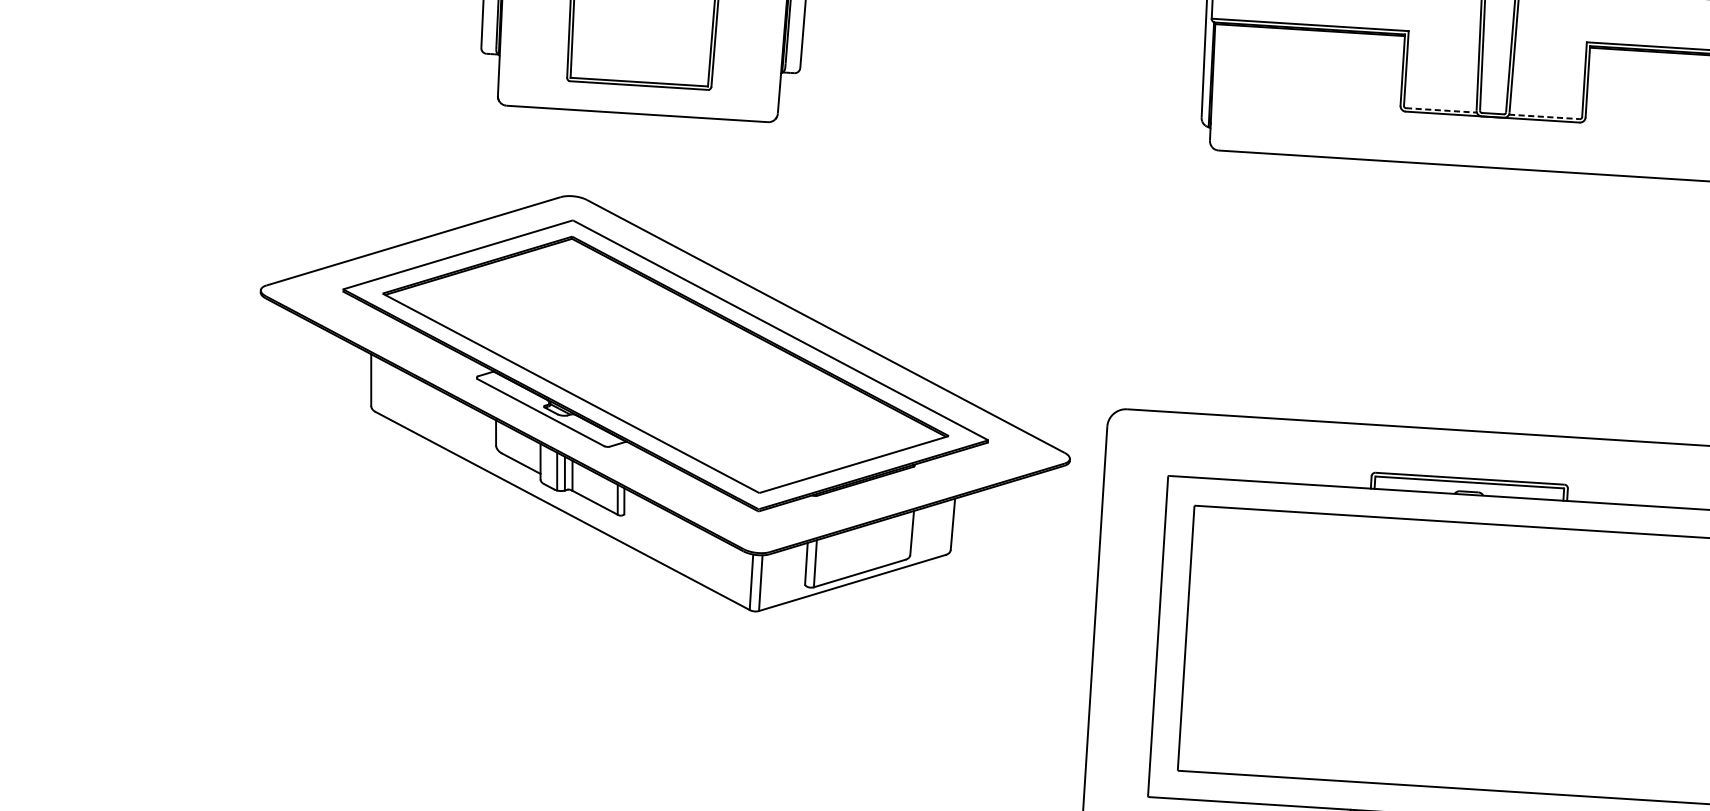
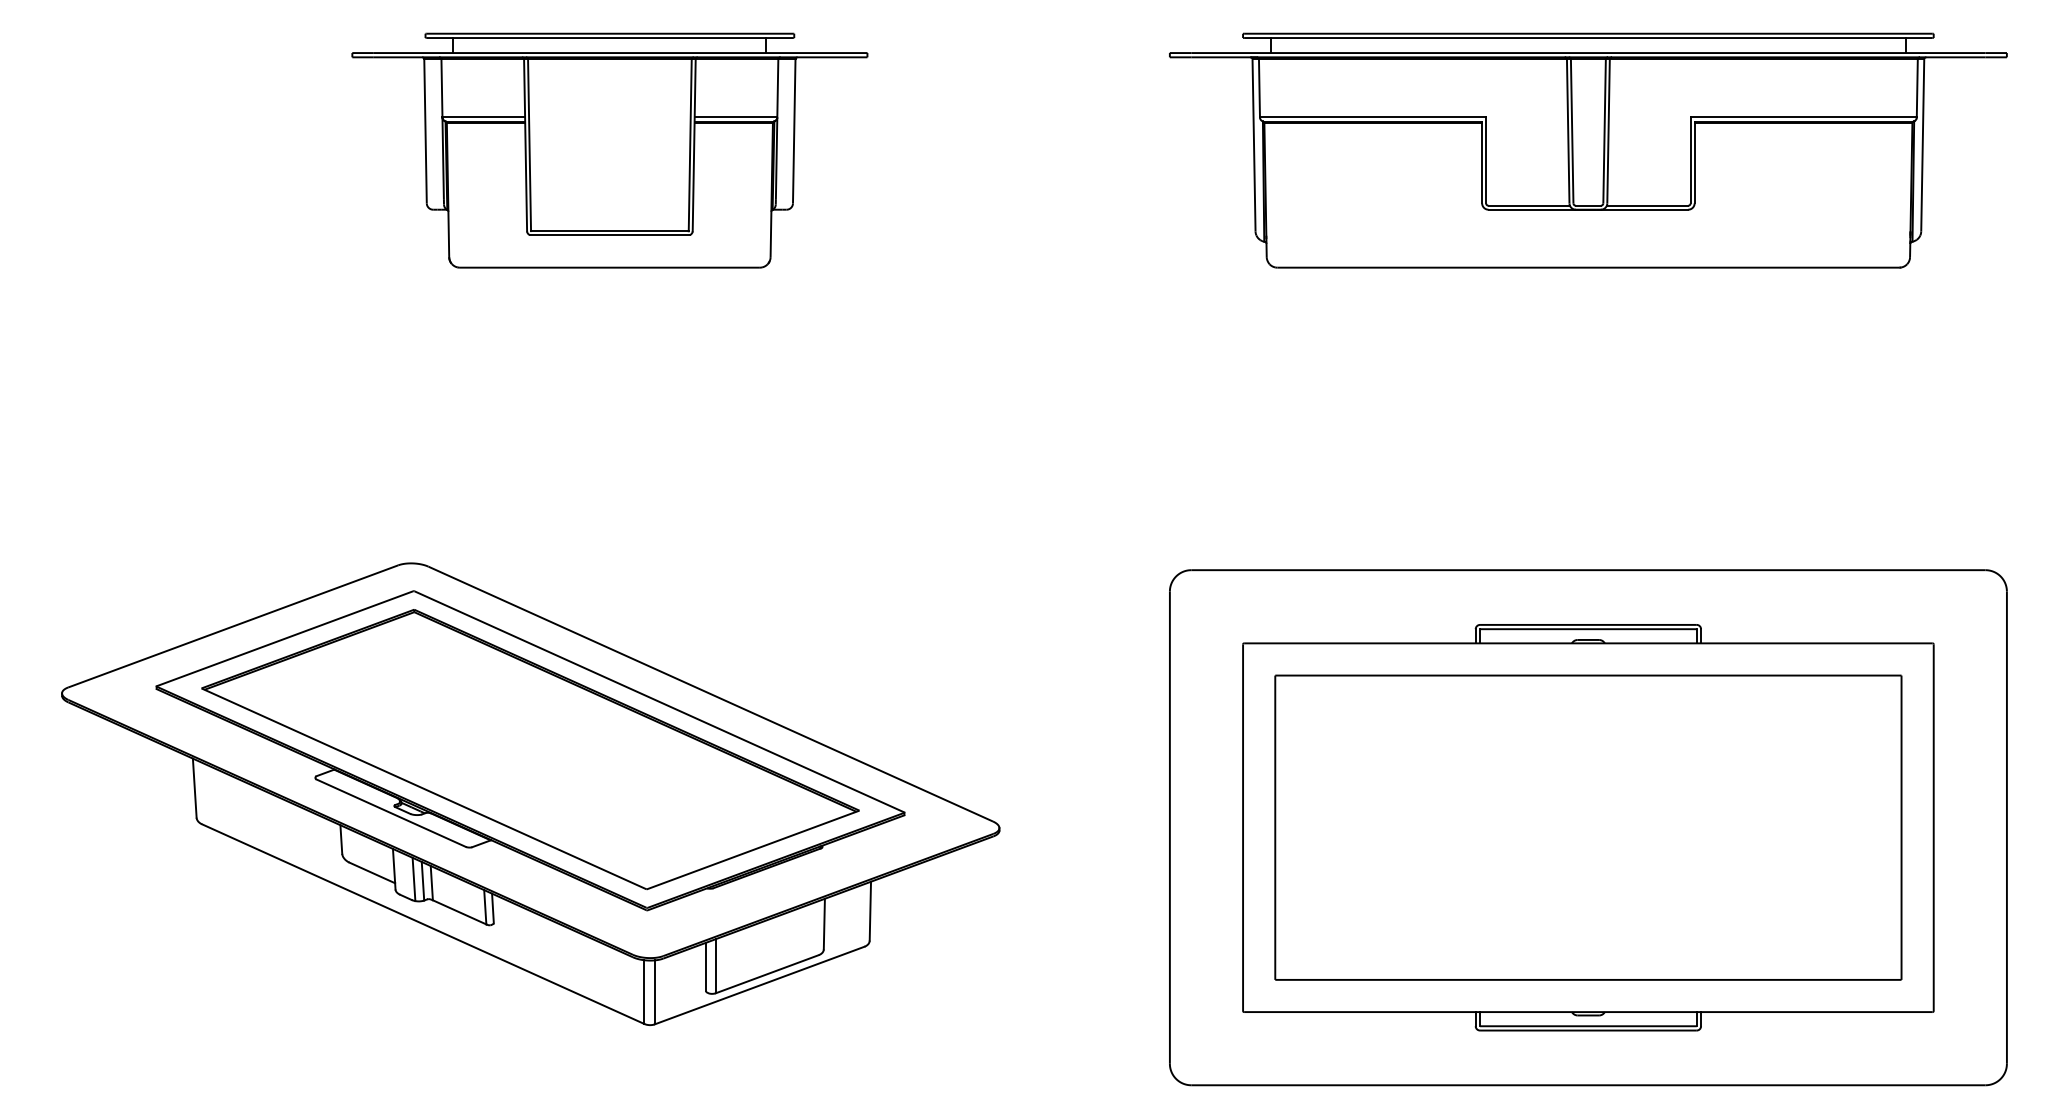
line: (1441, 110) -> (1529, 205), dashed -> solid
line: (1544, 116) -> (1647, 205), dashed -> solid
part: (663, 403) -> (530, 793), moved

